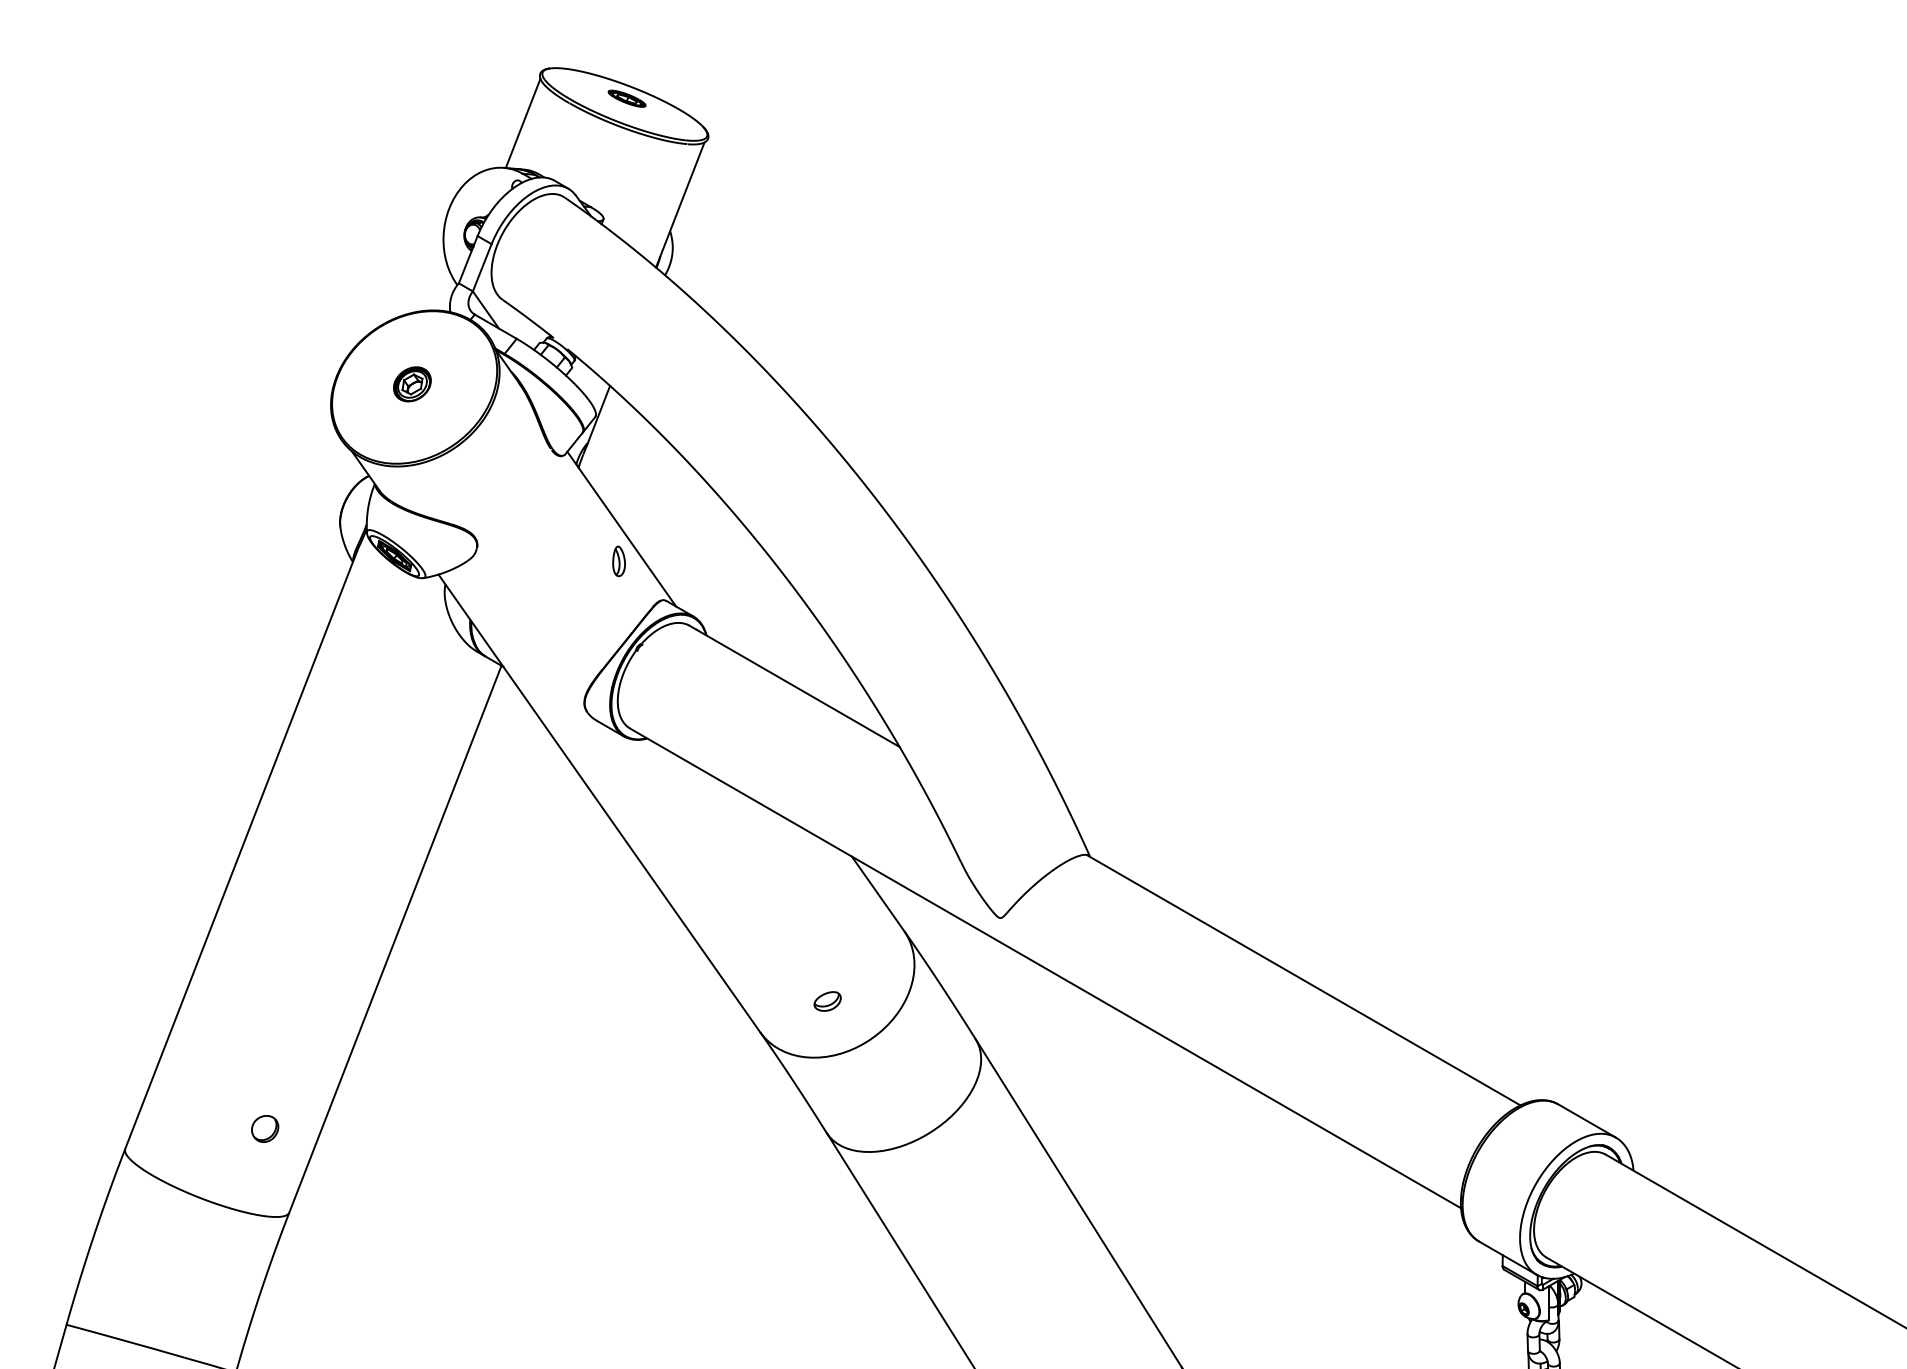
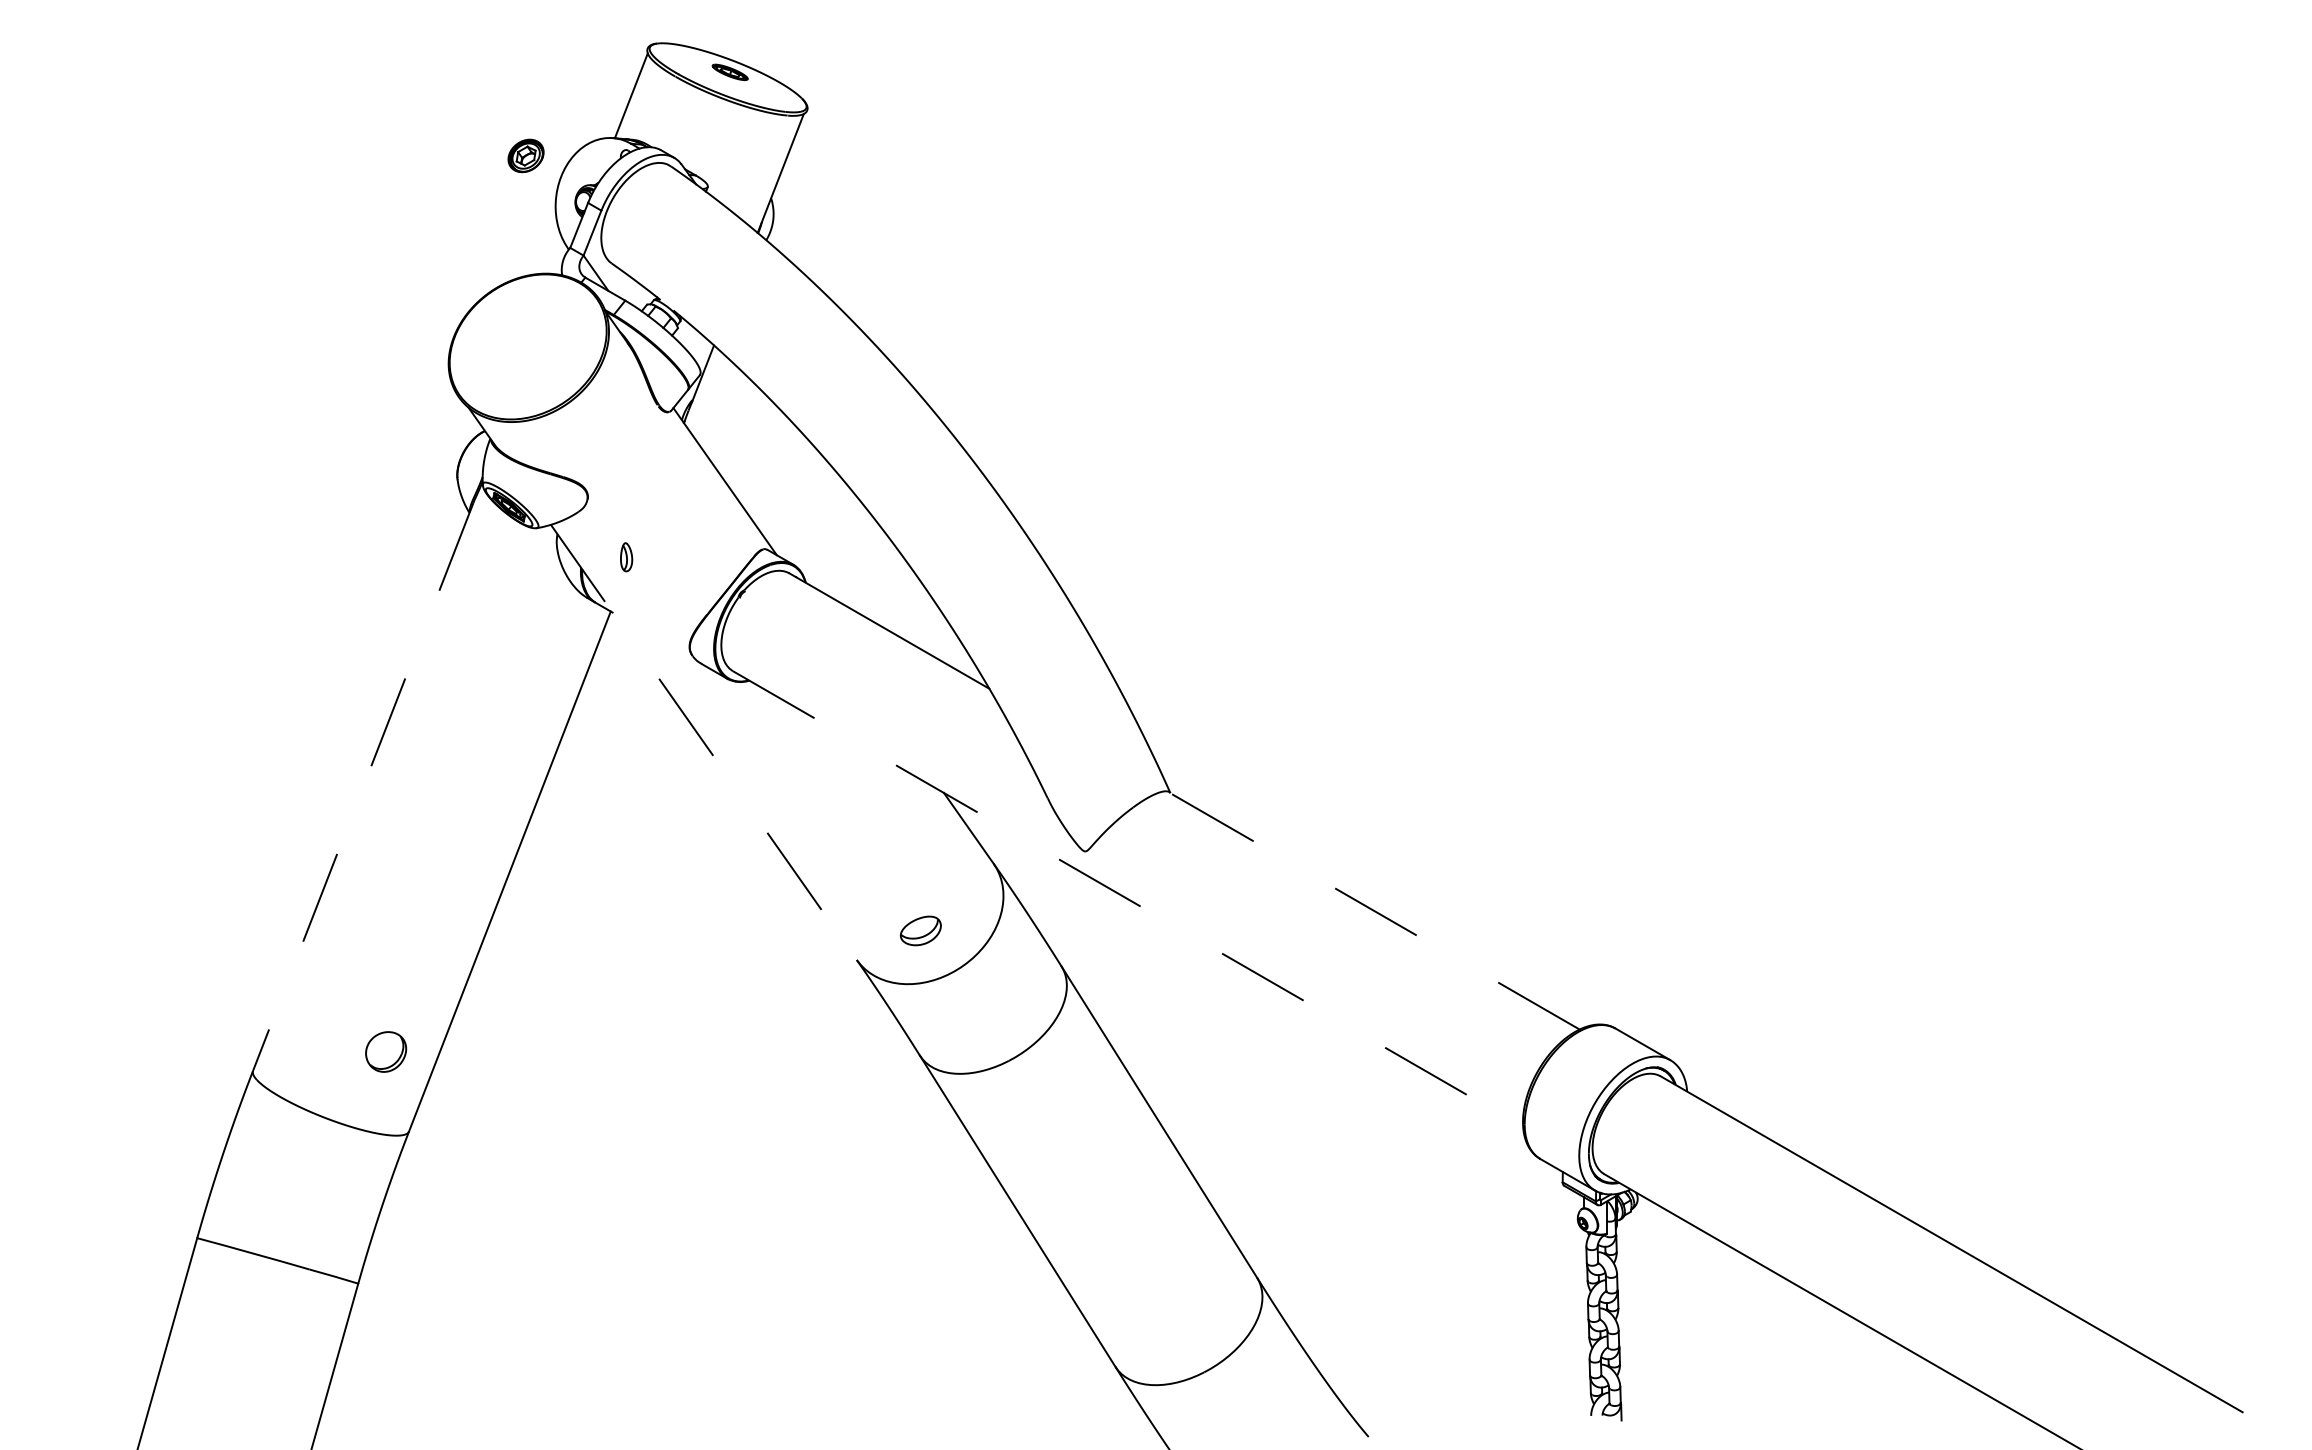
part: (411, 383) -> (525, 155), moved
part: (618, 561) -> (626, 557), moved
line: (599, 803) -> (703, 742), solid -> dashed
line: (241, 849) -> (363, 786), solid -> dashed
line: (1045, 968) -> (1128, 899), solid -> dashed
line: (1303, 980) -> (1373, 910), solid -> dashed
part: (827, 1001) -> (920, 930), size x1.6
part: (264, 1128) -> (385, 1051), size x1.6

